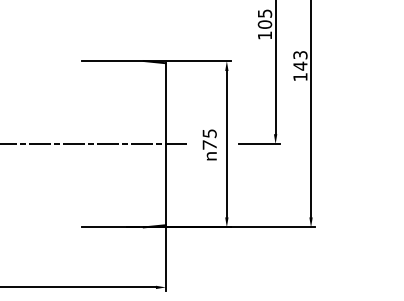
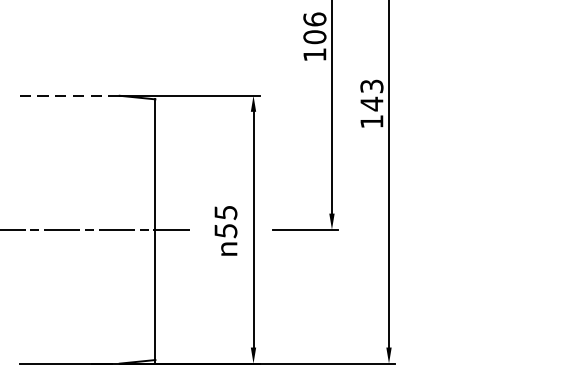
text: (264, 13) -> (314, 19), 105 -> 106
line: (113, 61) -> (71, 96), solid -> dashed
text: (209, 144) -> (225, 230), 75 -> 55

